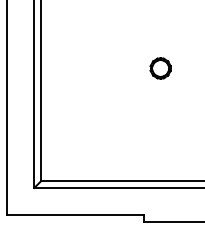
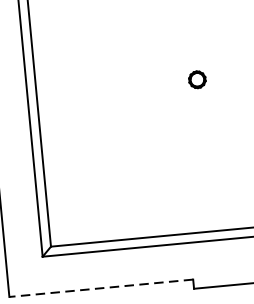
part: (160, 68) -> (197, 79), size x0.6
line: (74, 215) -> (100, 288), solid -> dashed

